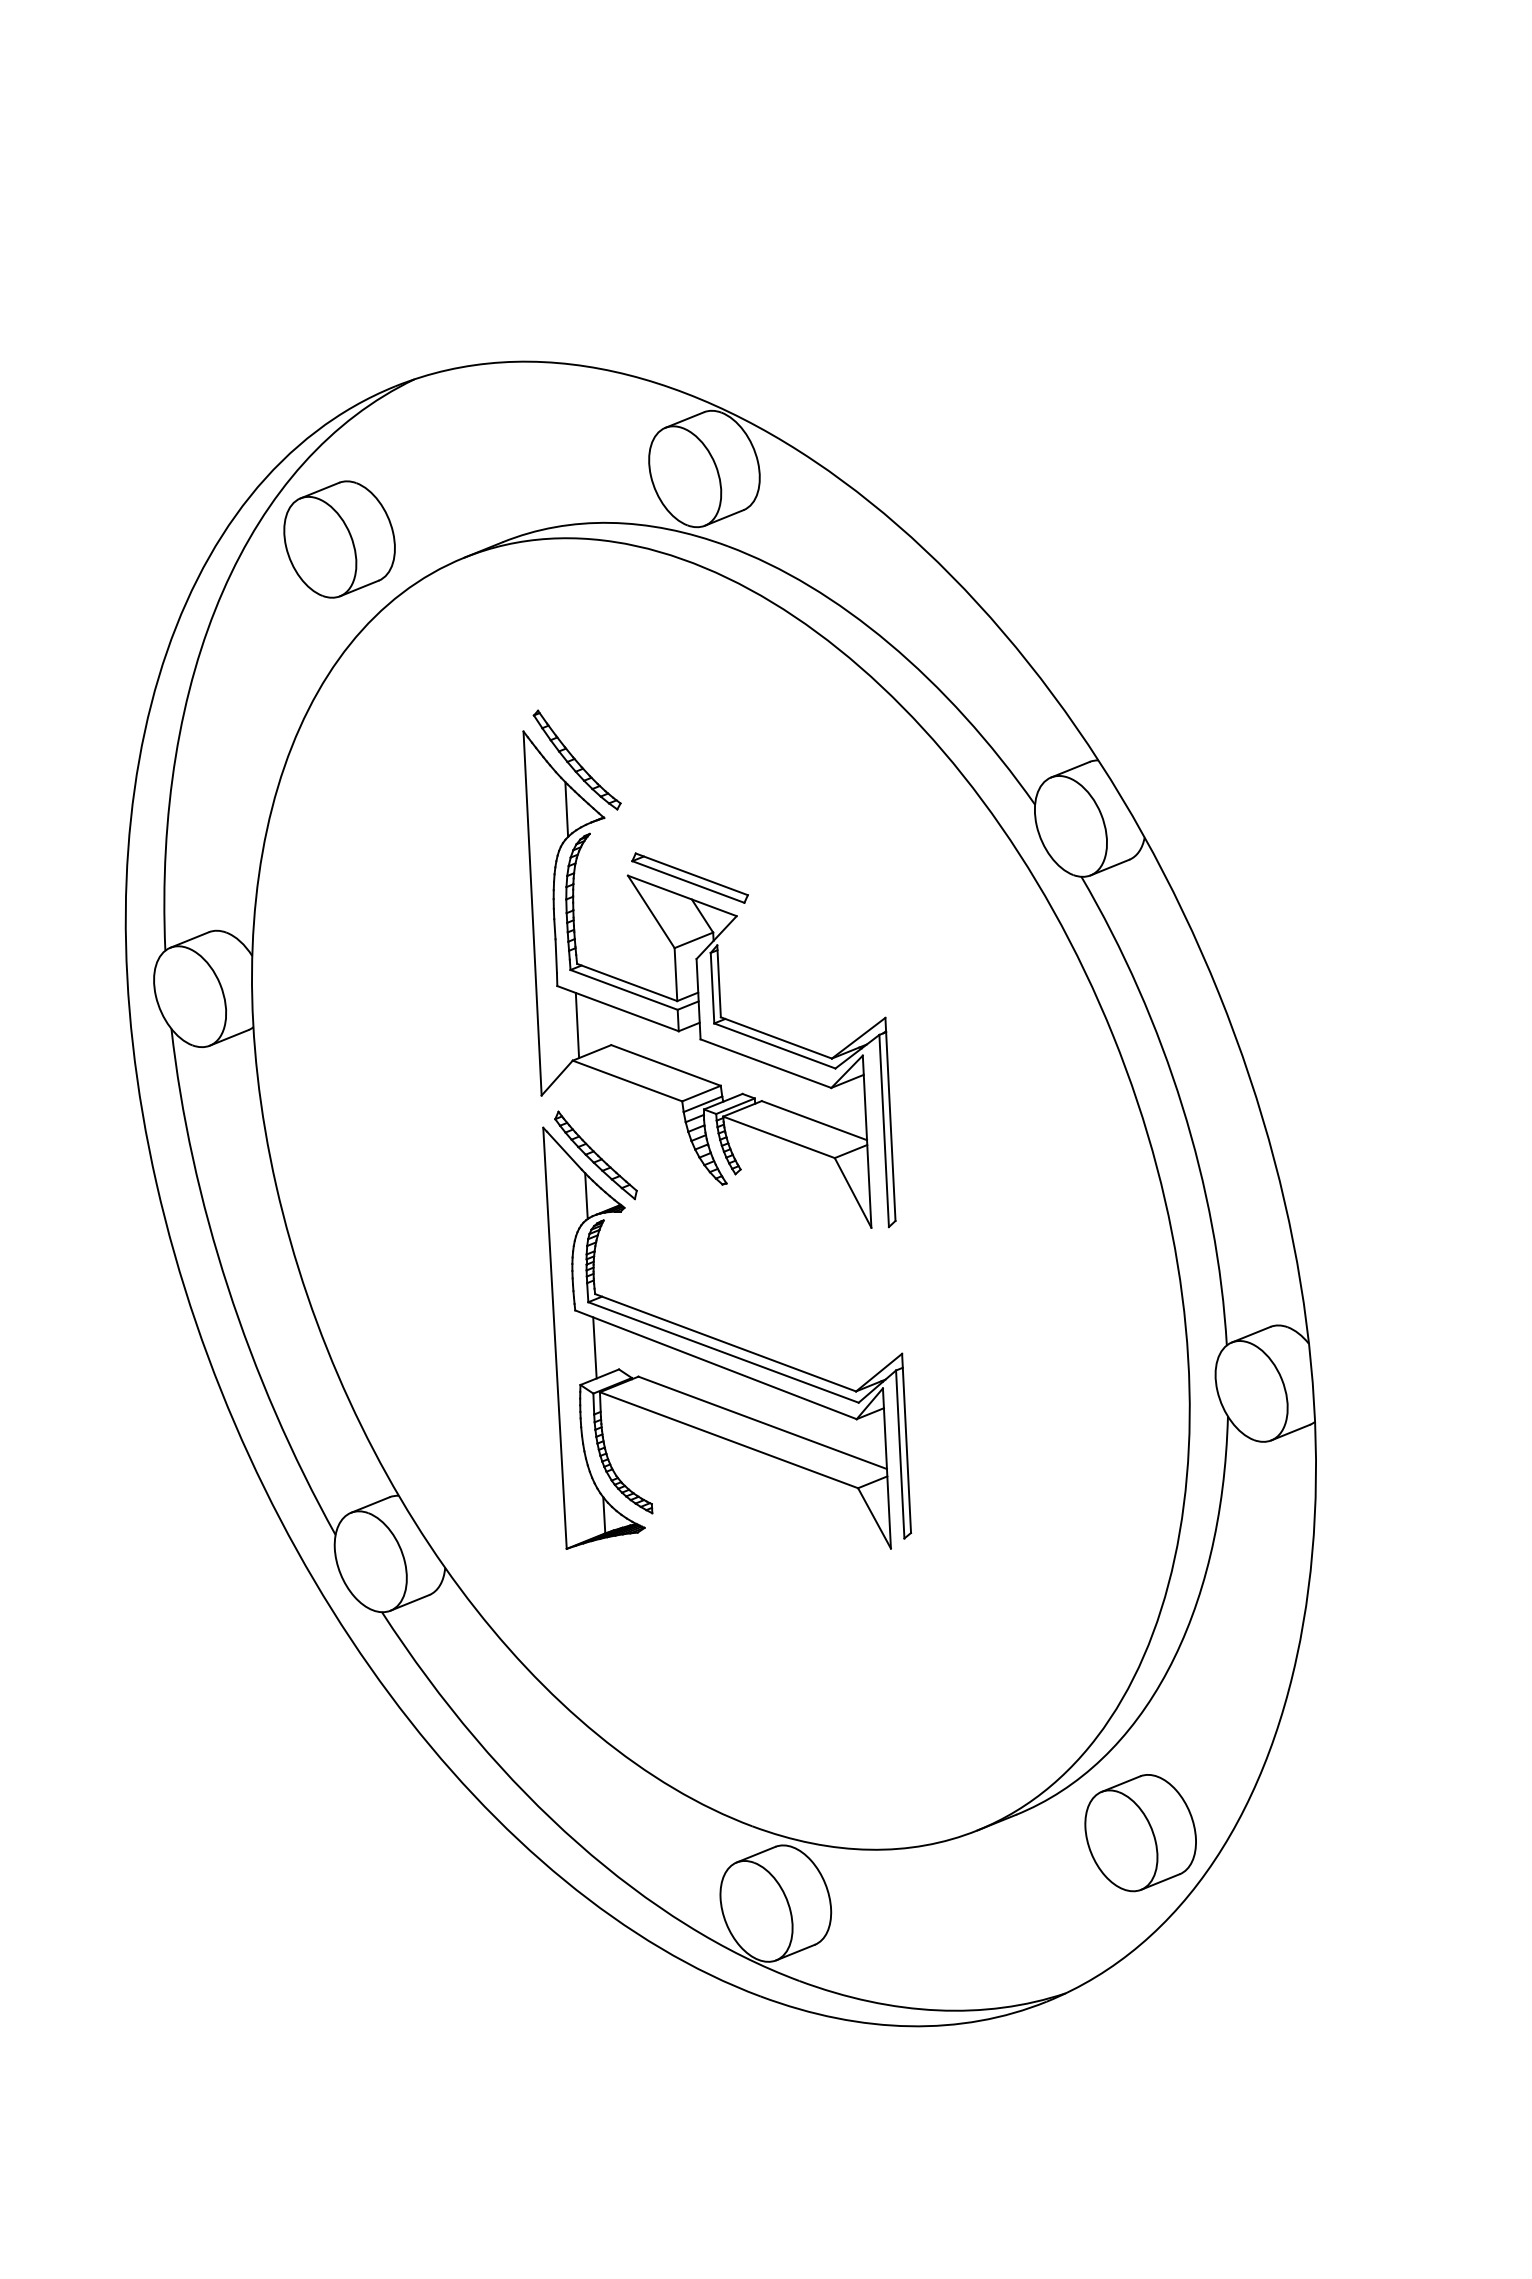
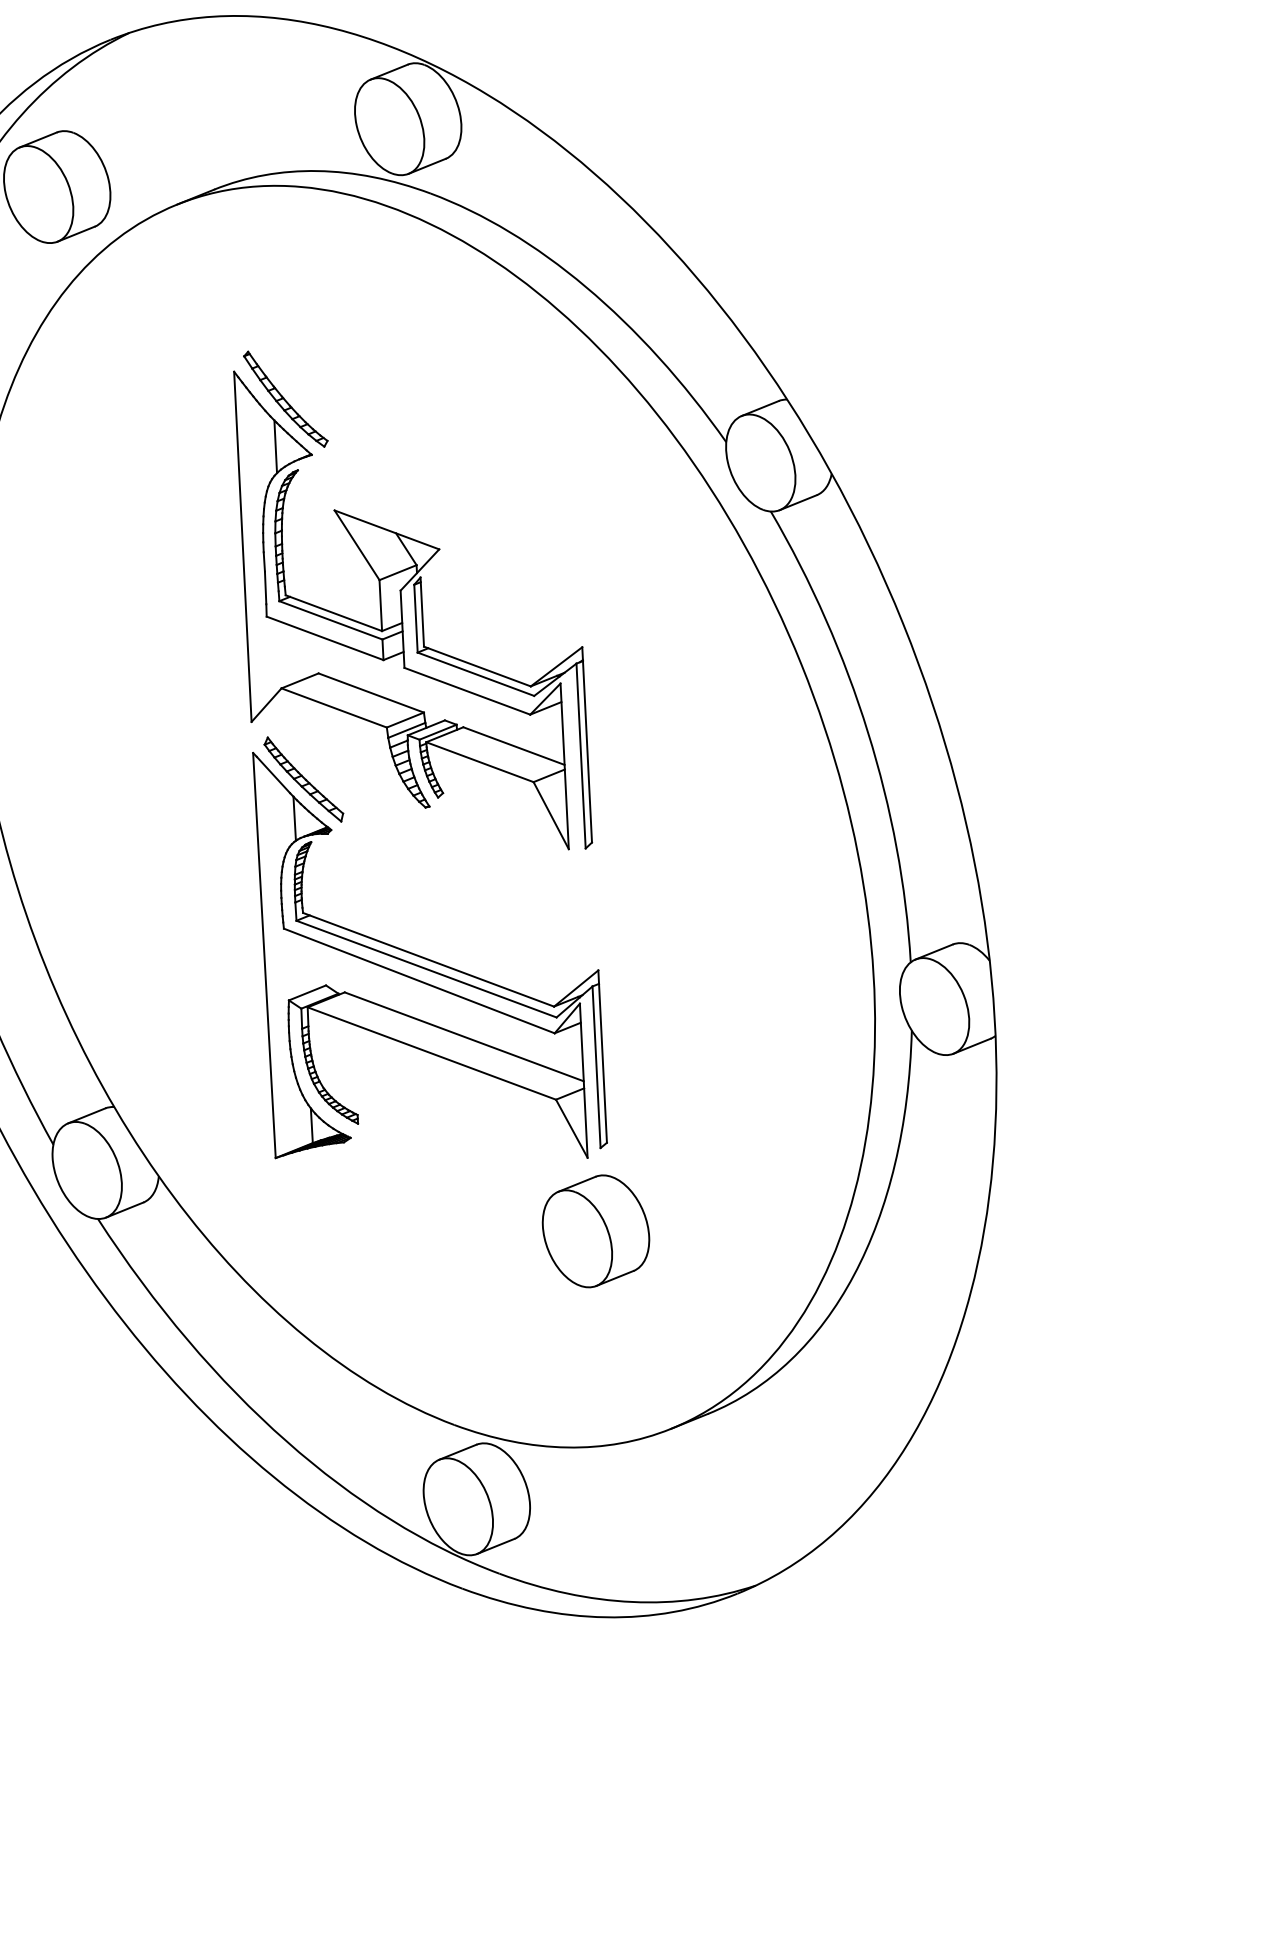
part: (689, 877) -> (393, 512), removed
line: (577, 1025) -> (286, 654), removed
line: (594, 1347) -> (302, 964), removed
part: (1140, 1833) -> (595, 1231), moved

